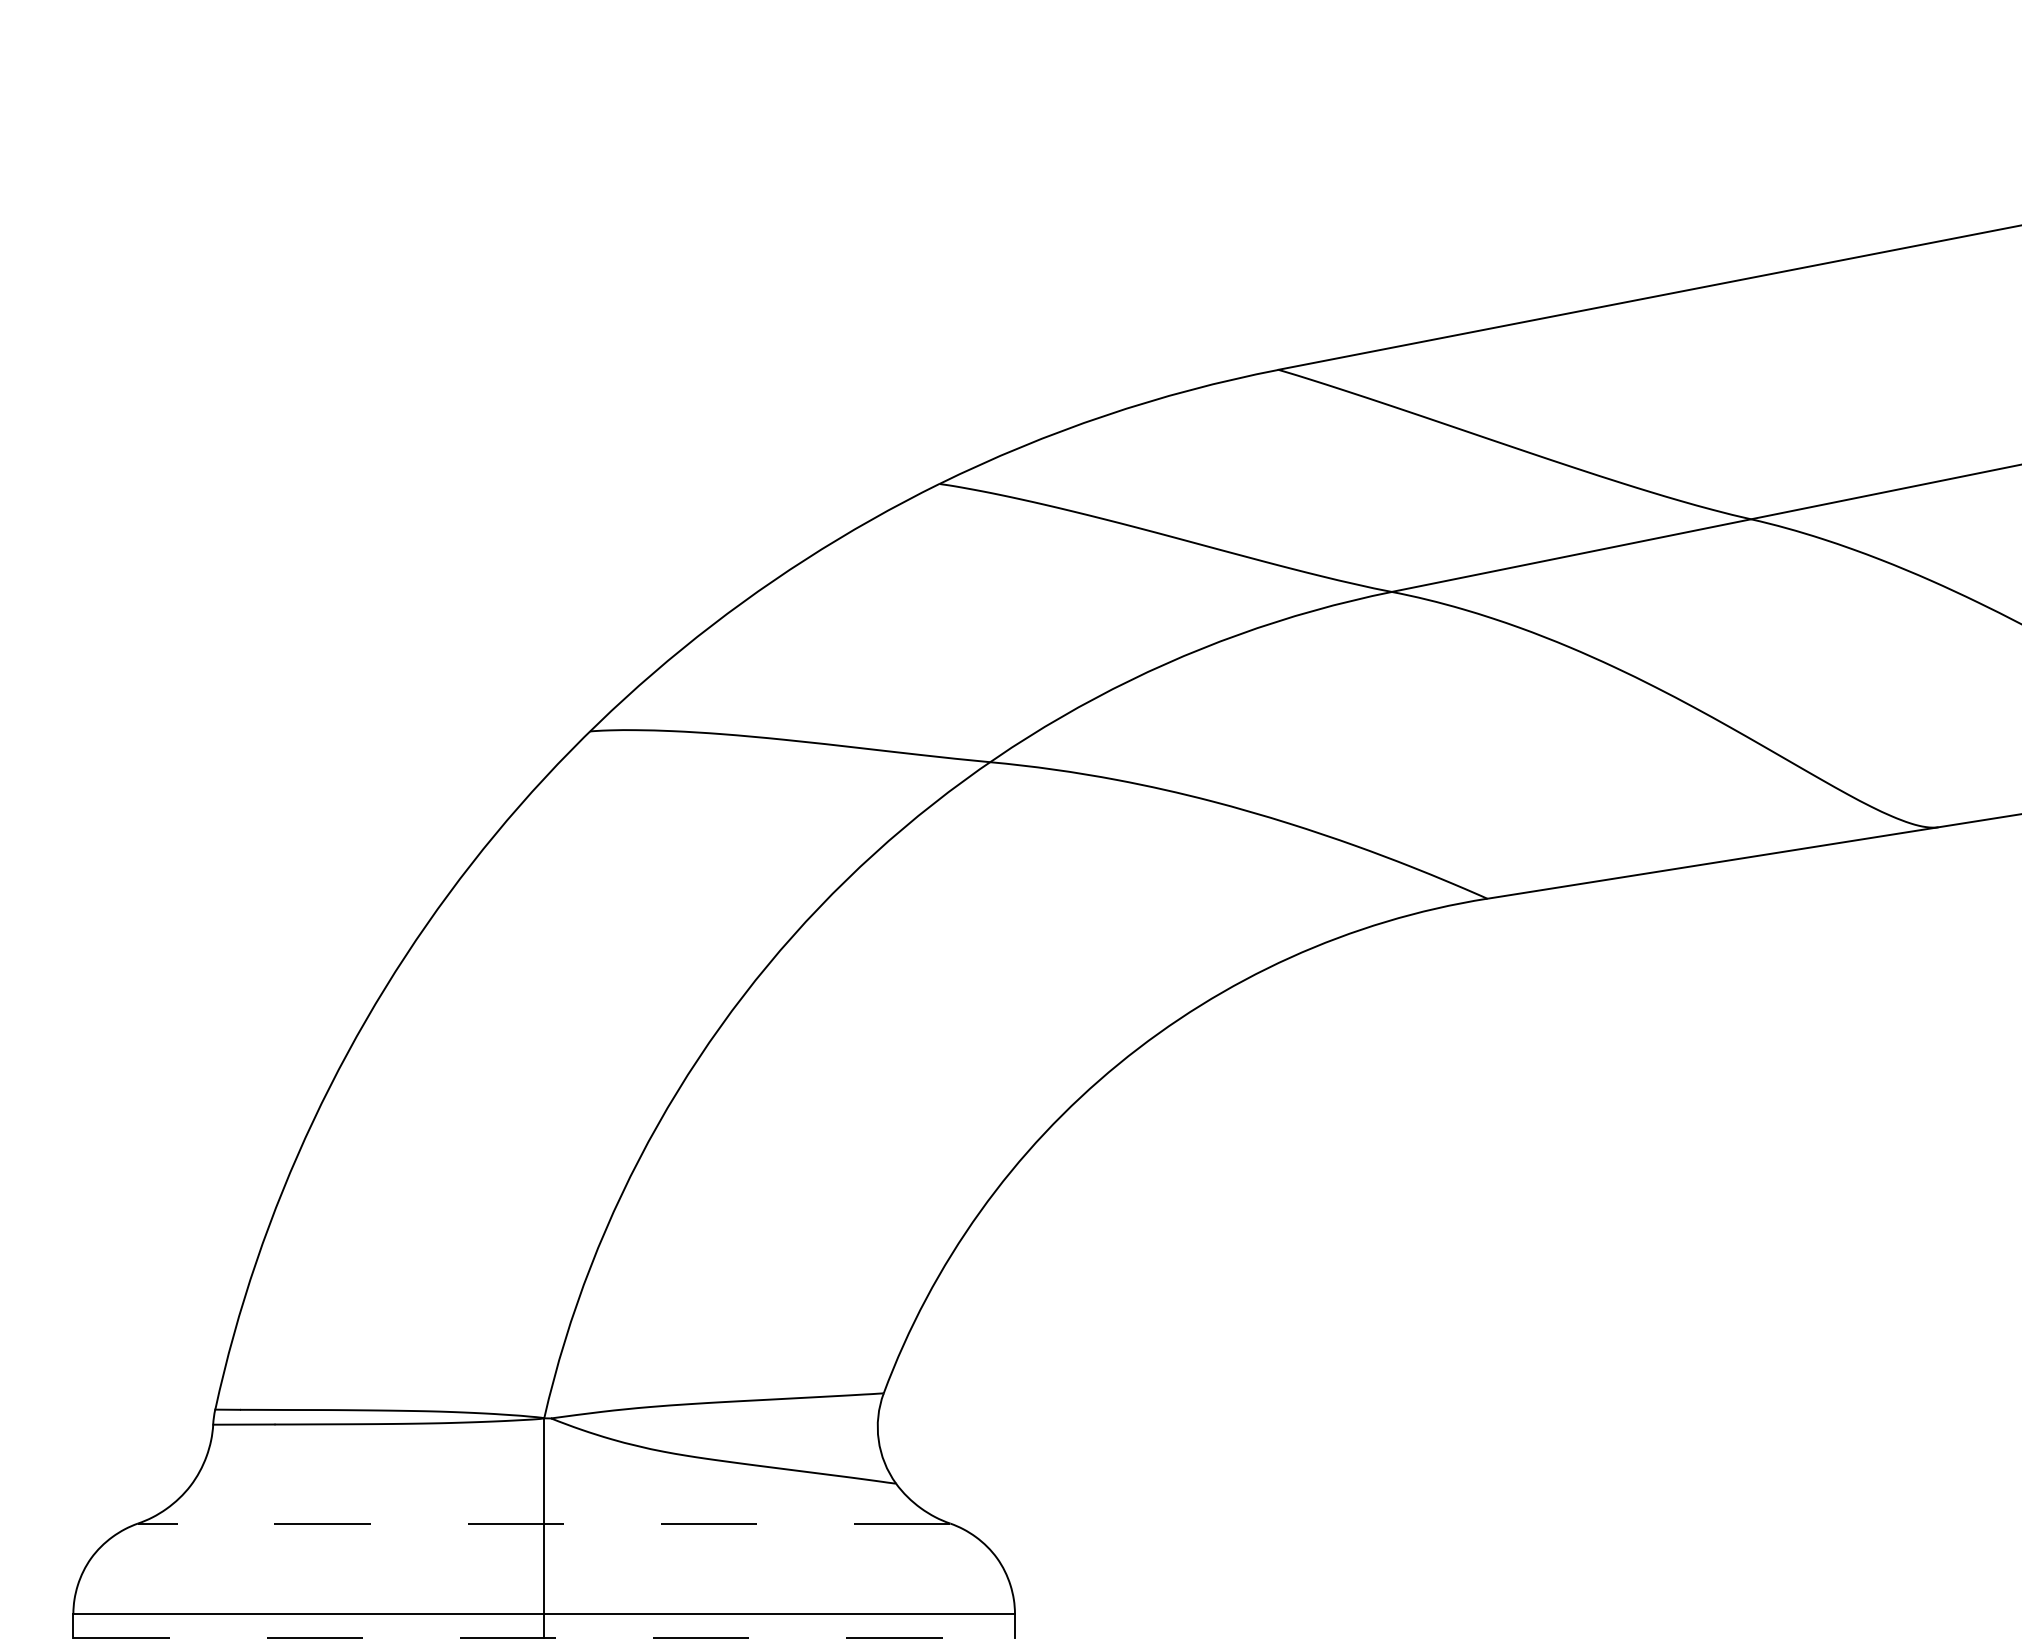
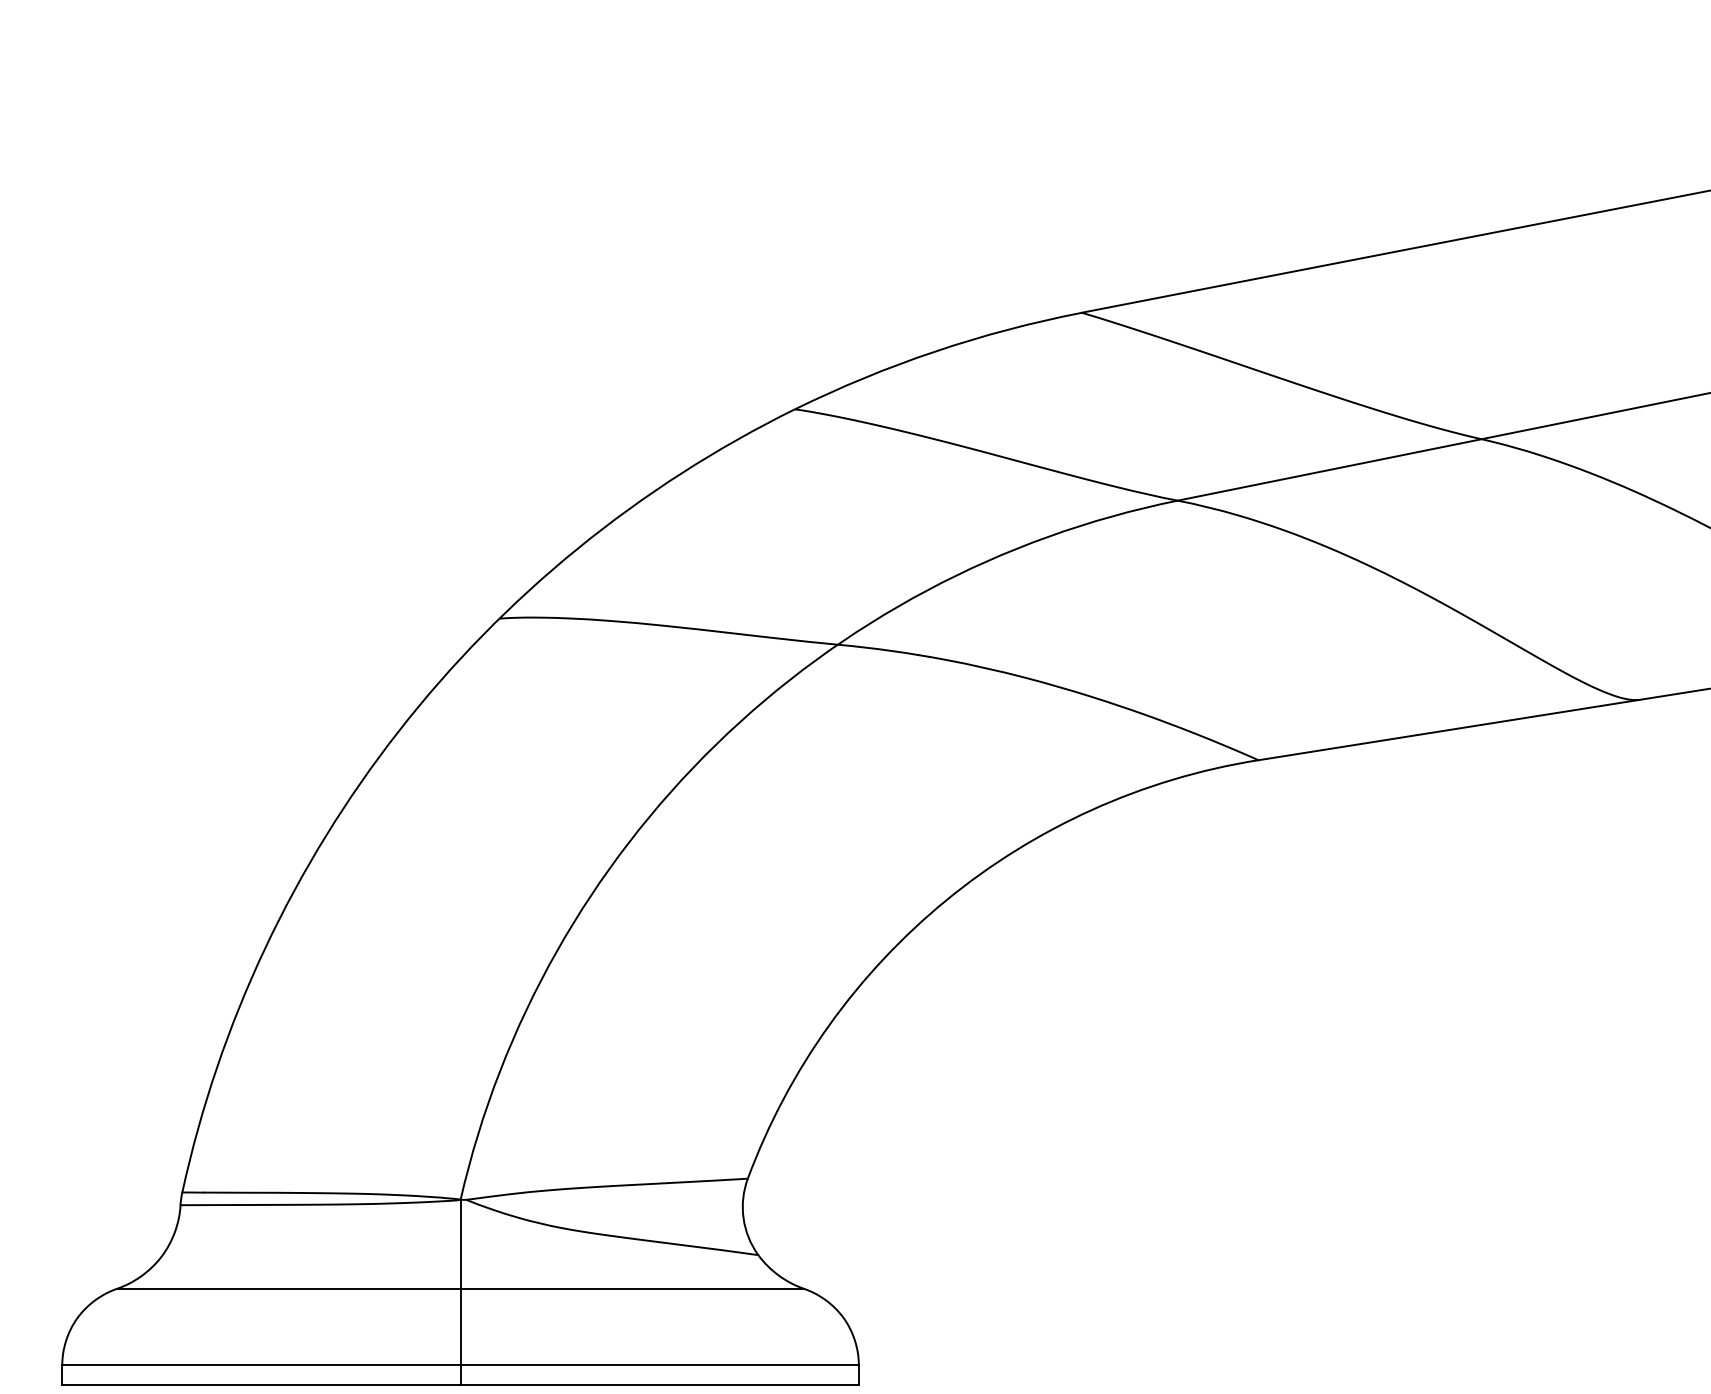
line: (543, 1523) -> (459, 1288), dashed -> solid
line: (544, 1637) -> (460, 1385), dashed -> solid

